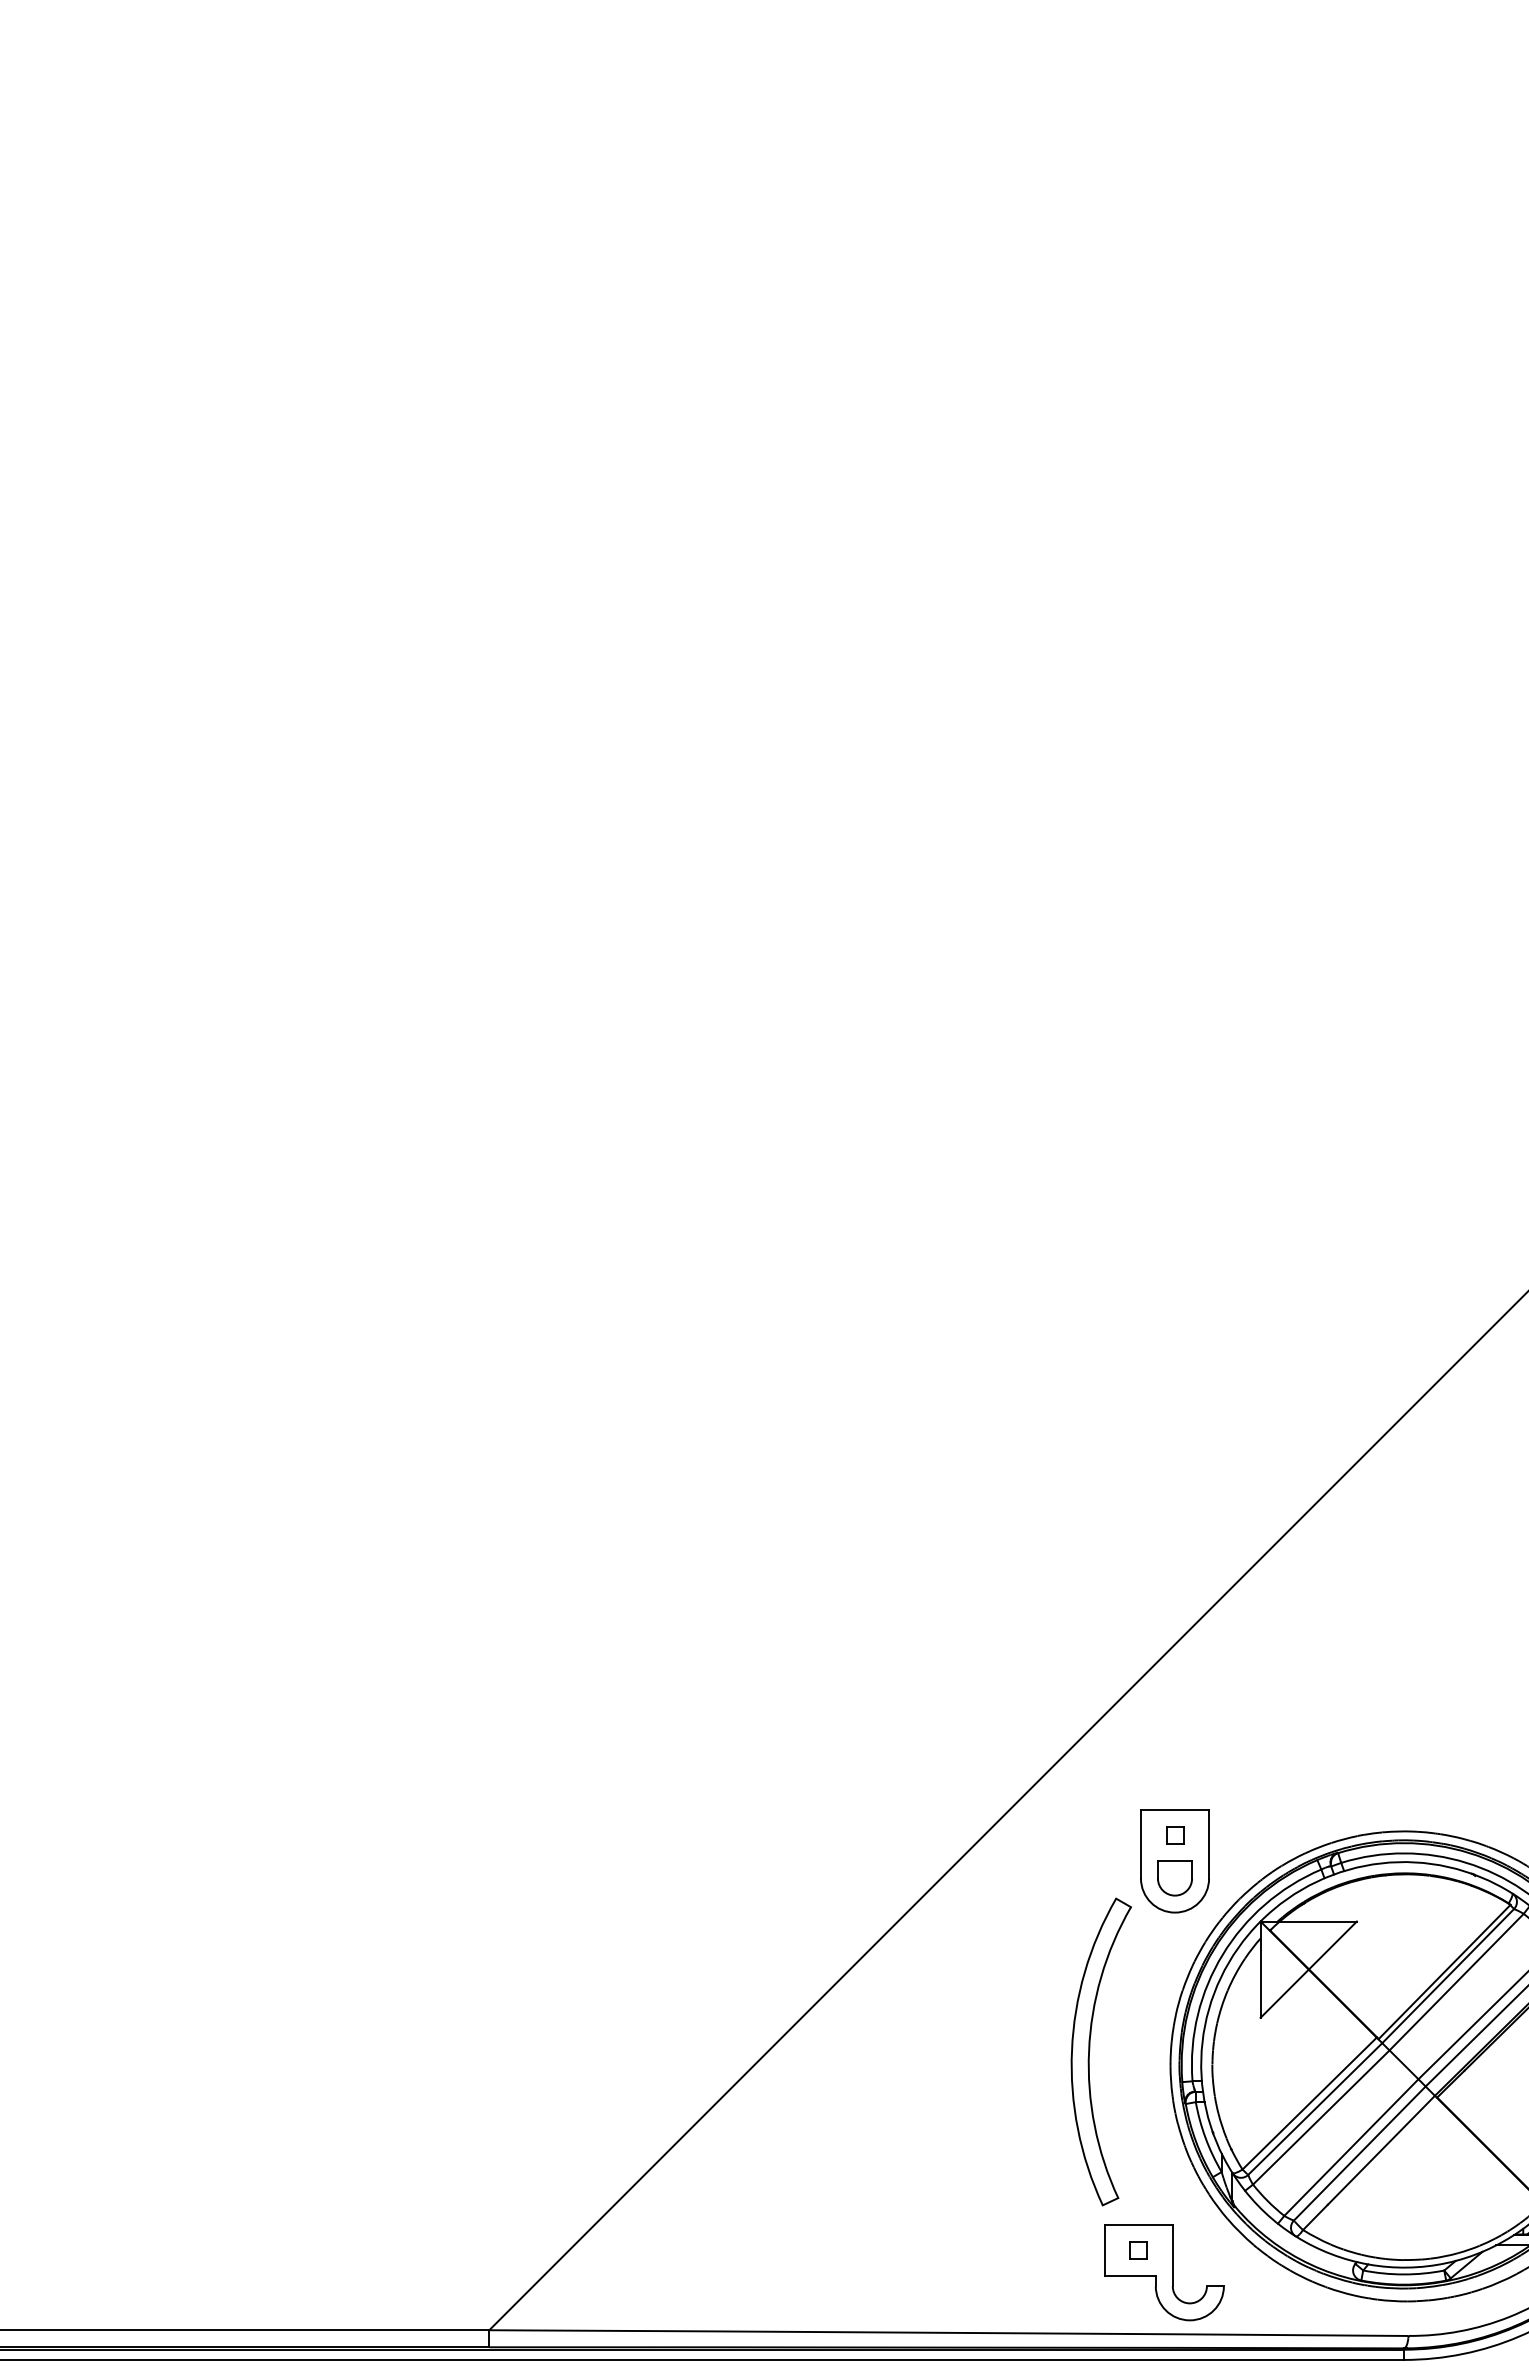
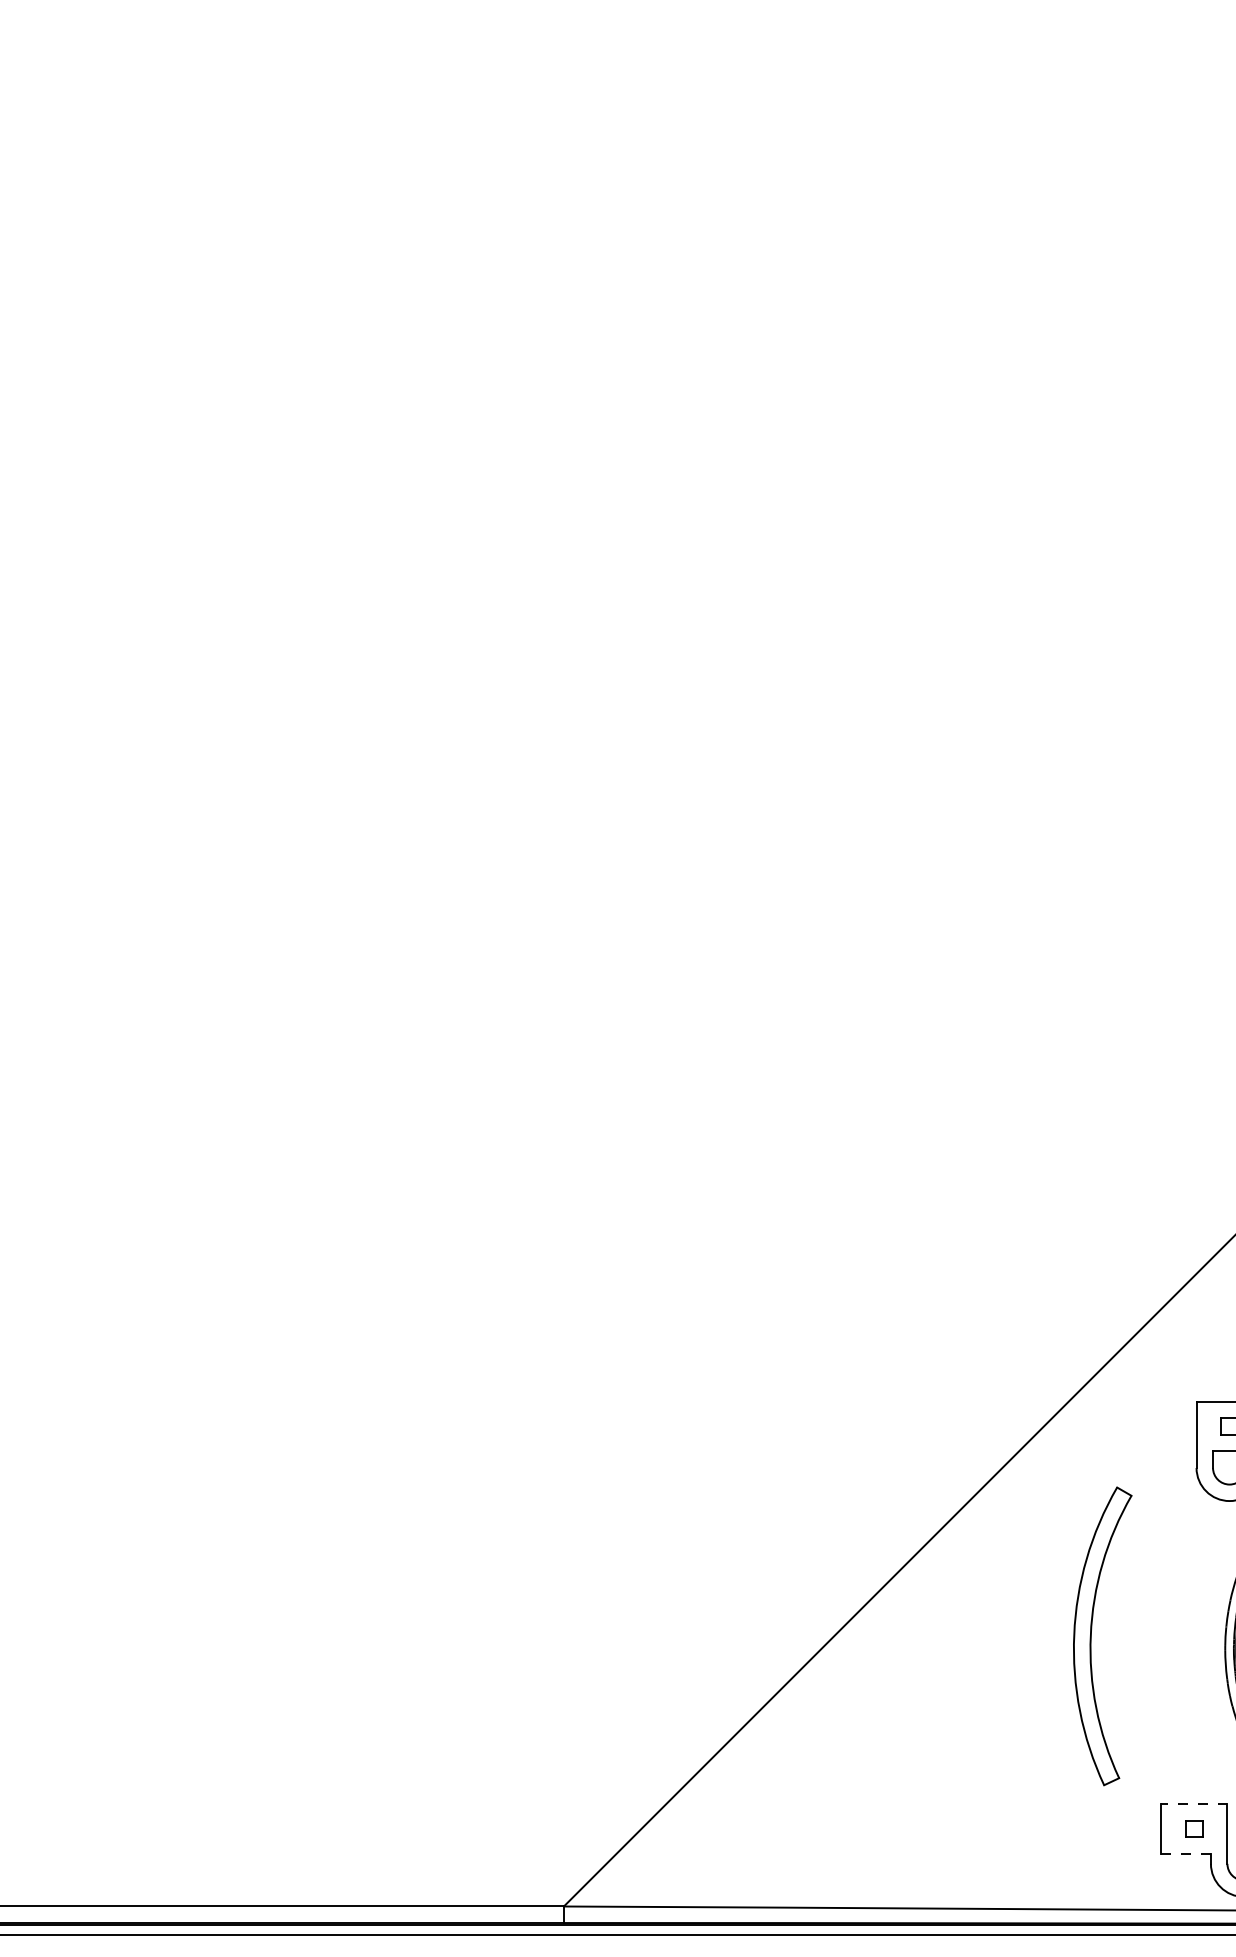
part: (1090, 2050) -> (1092, 1634), moved
line: (1138, 2224) -> (1194, 1803), solid -> dashed
line: (1130, 2276) -> (1186, 1854), solid -> dashed

